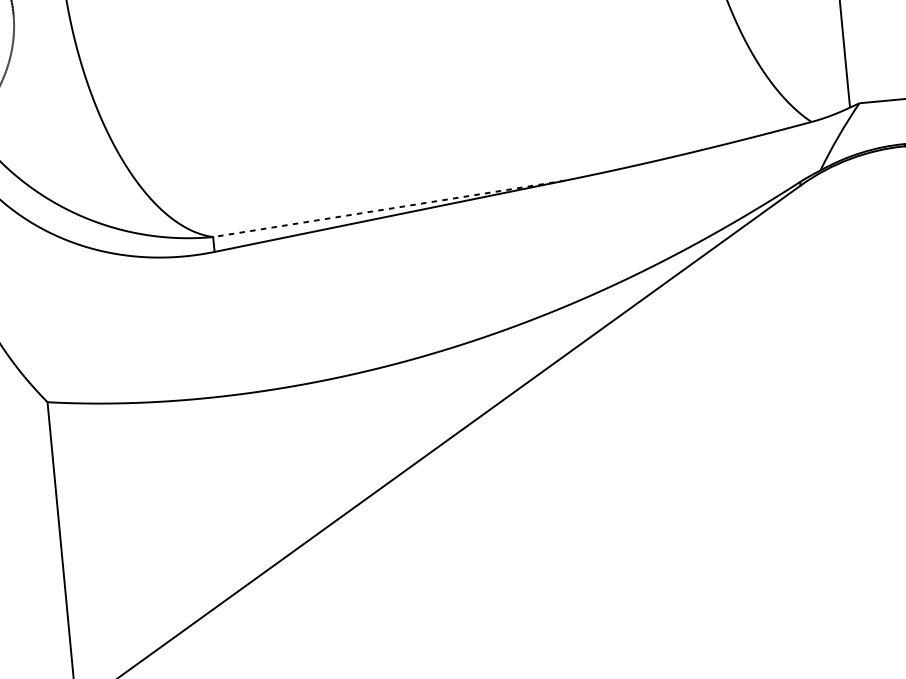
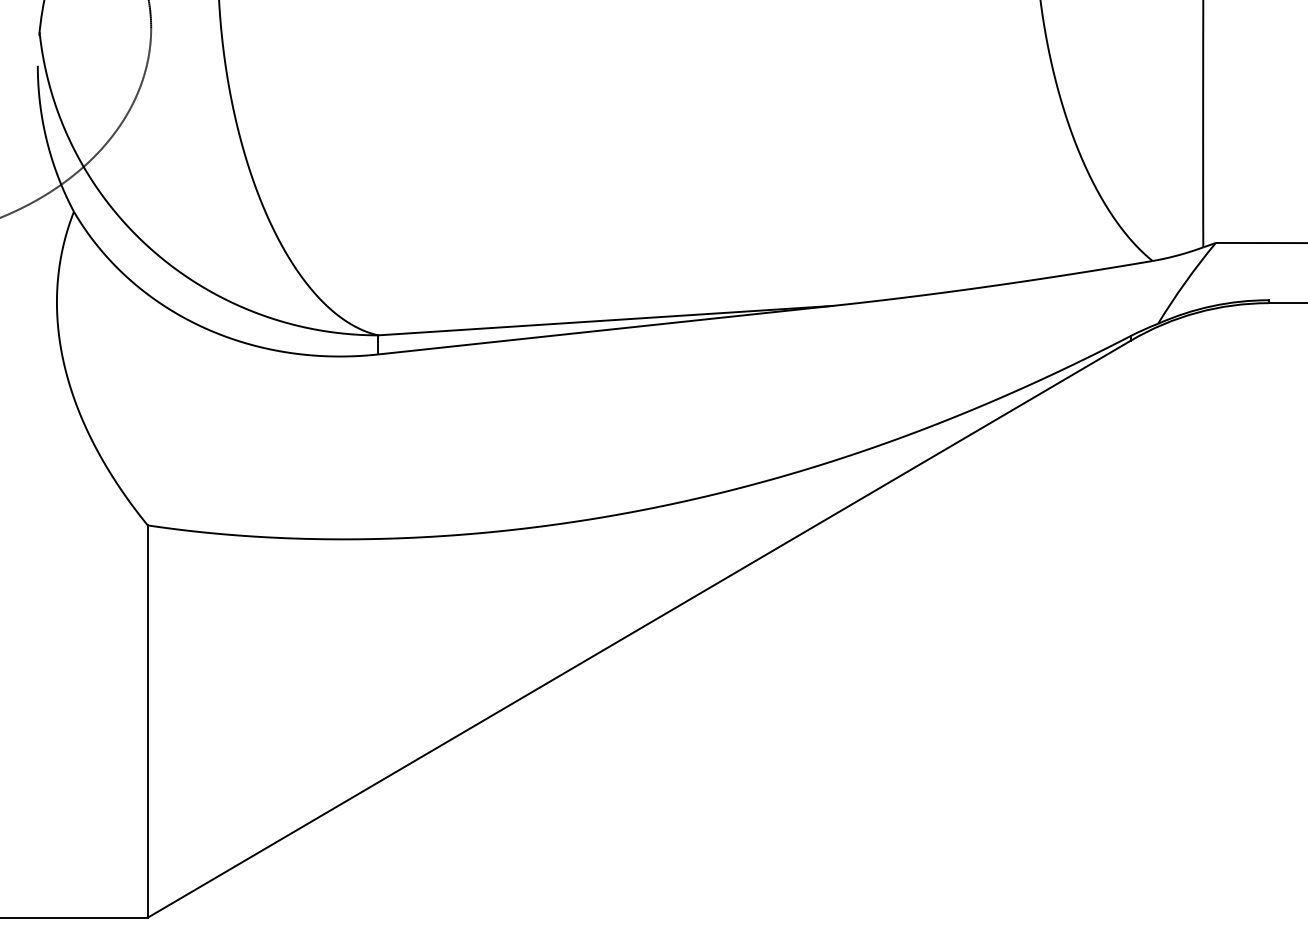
line: (389, 208) -> (605, 320), dashed -> solid

